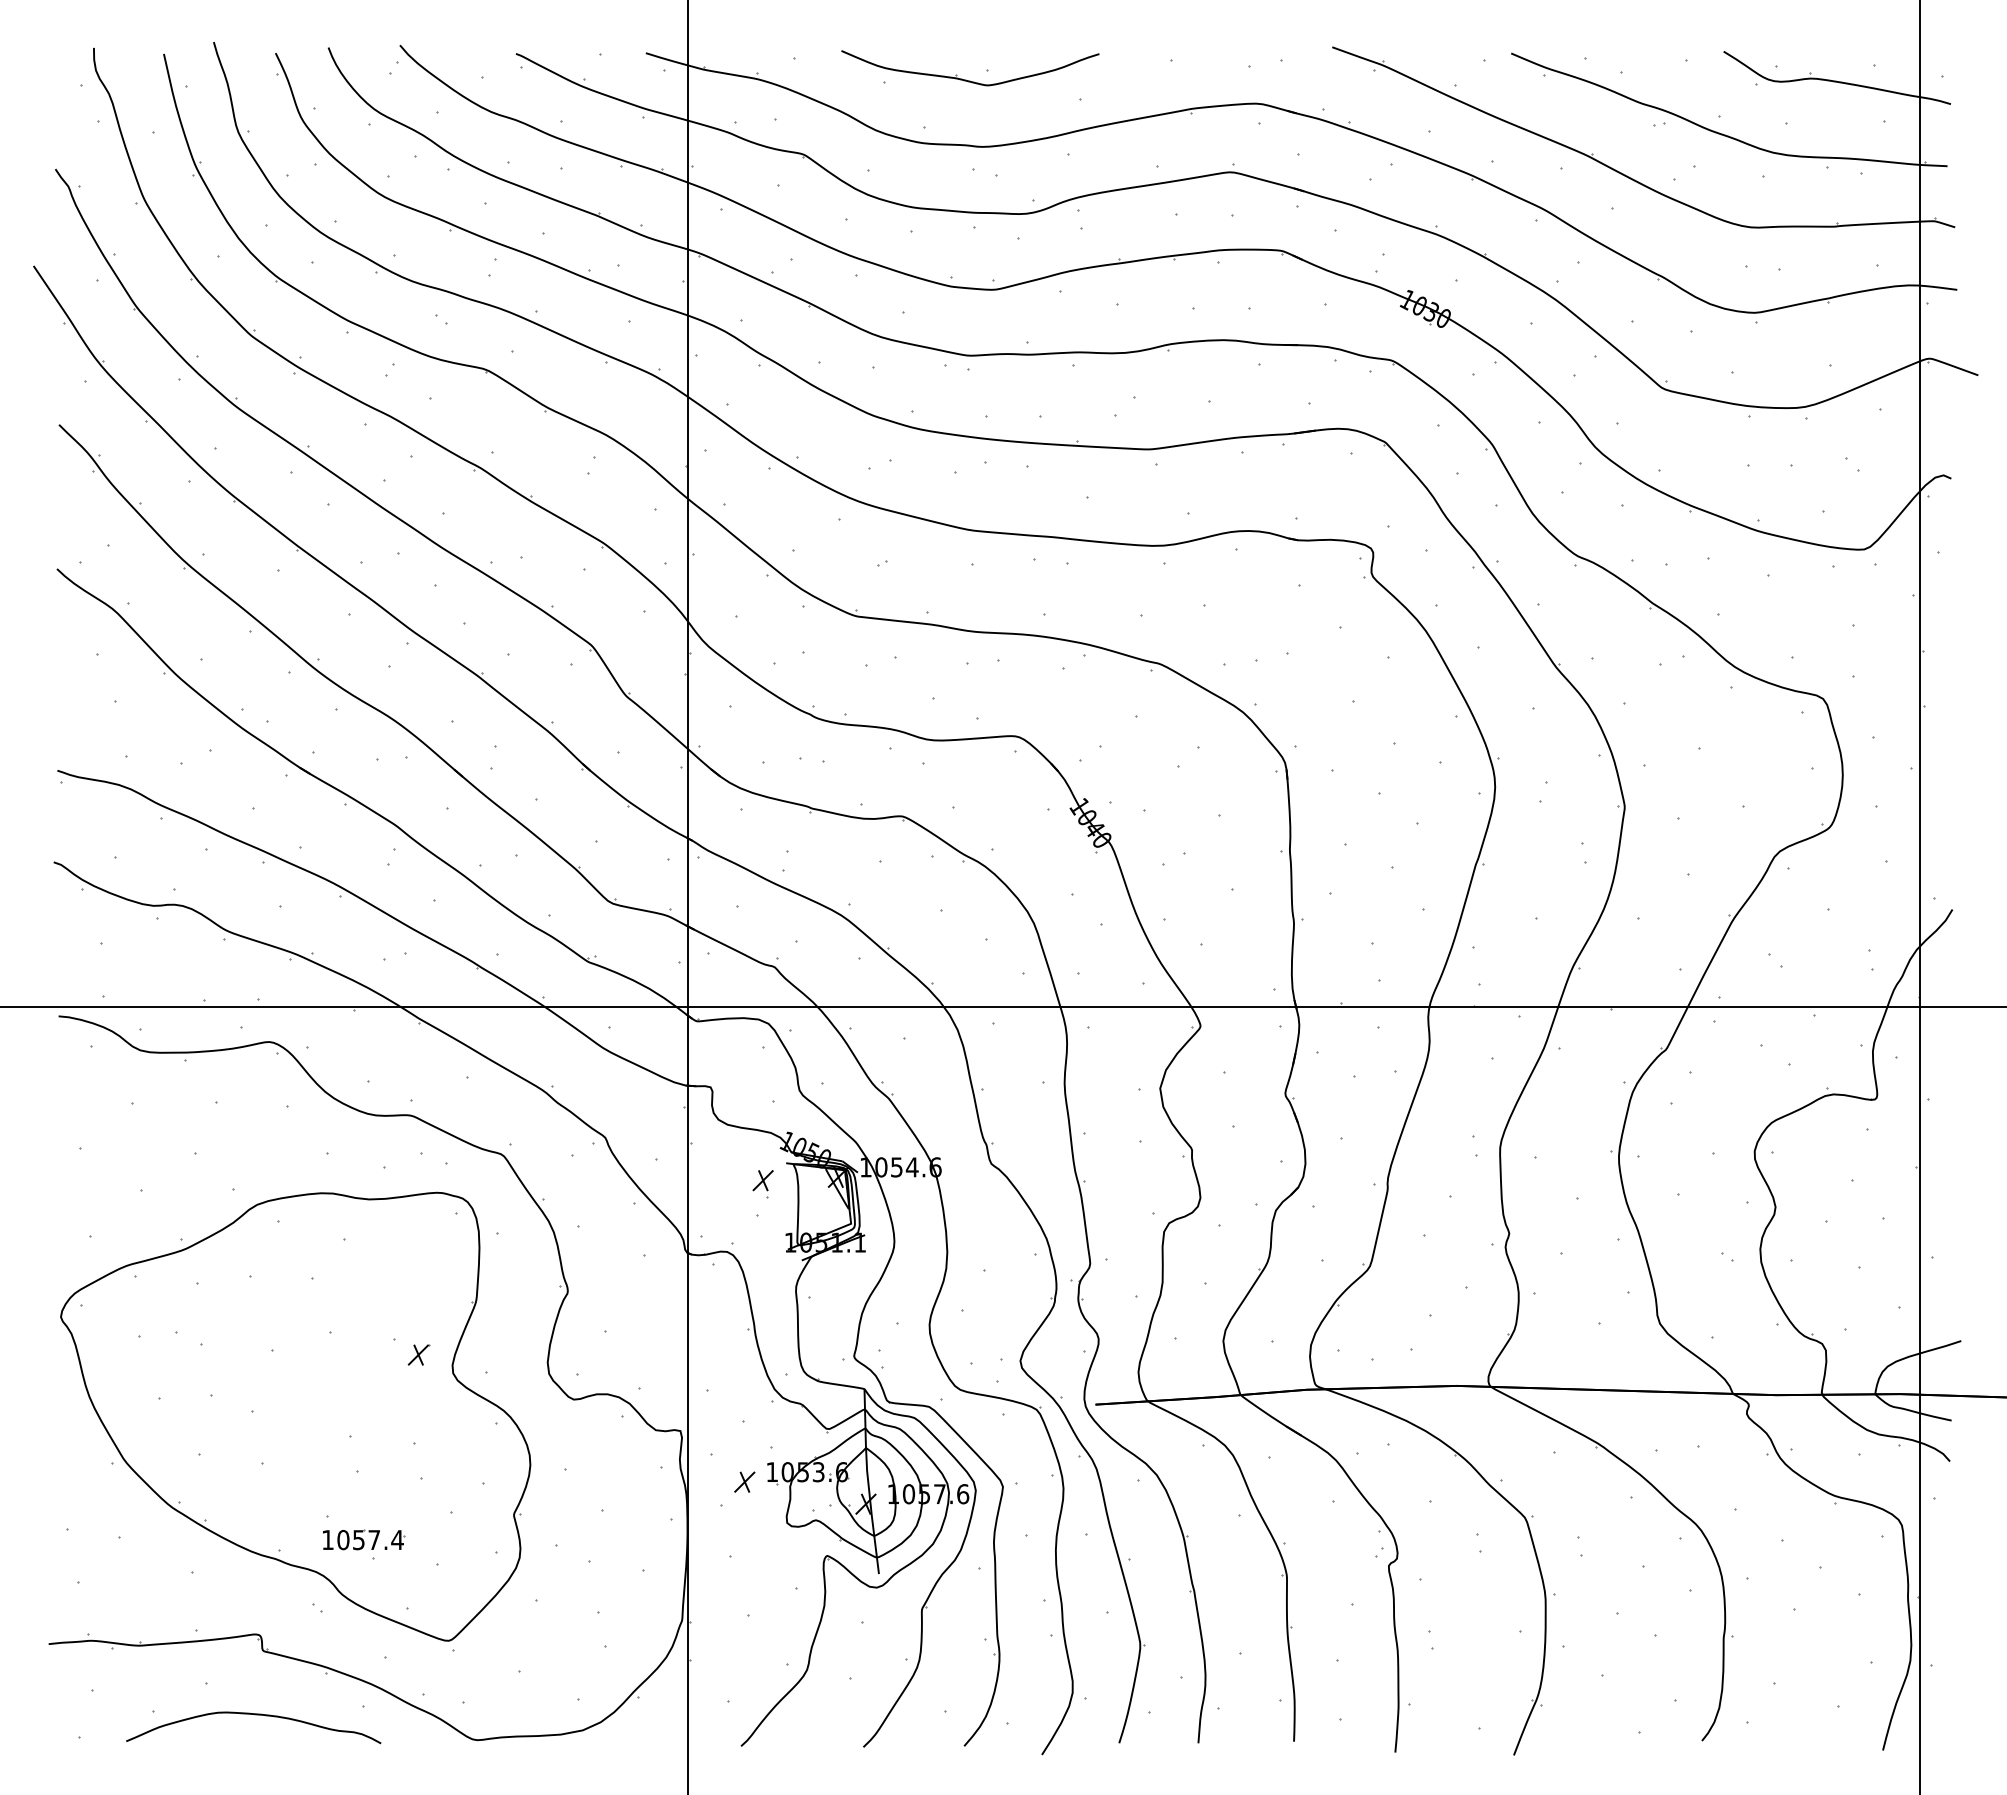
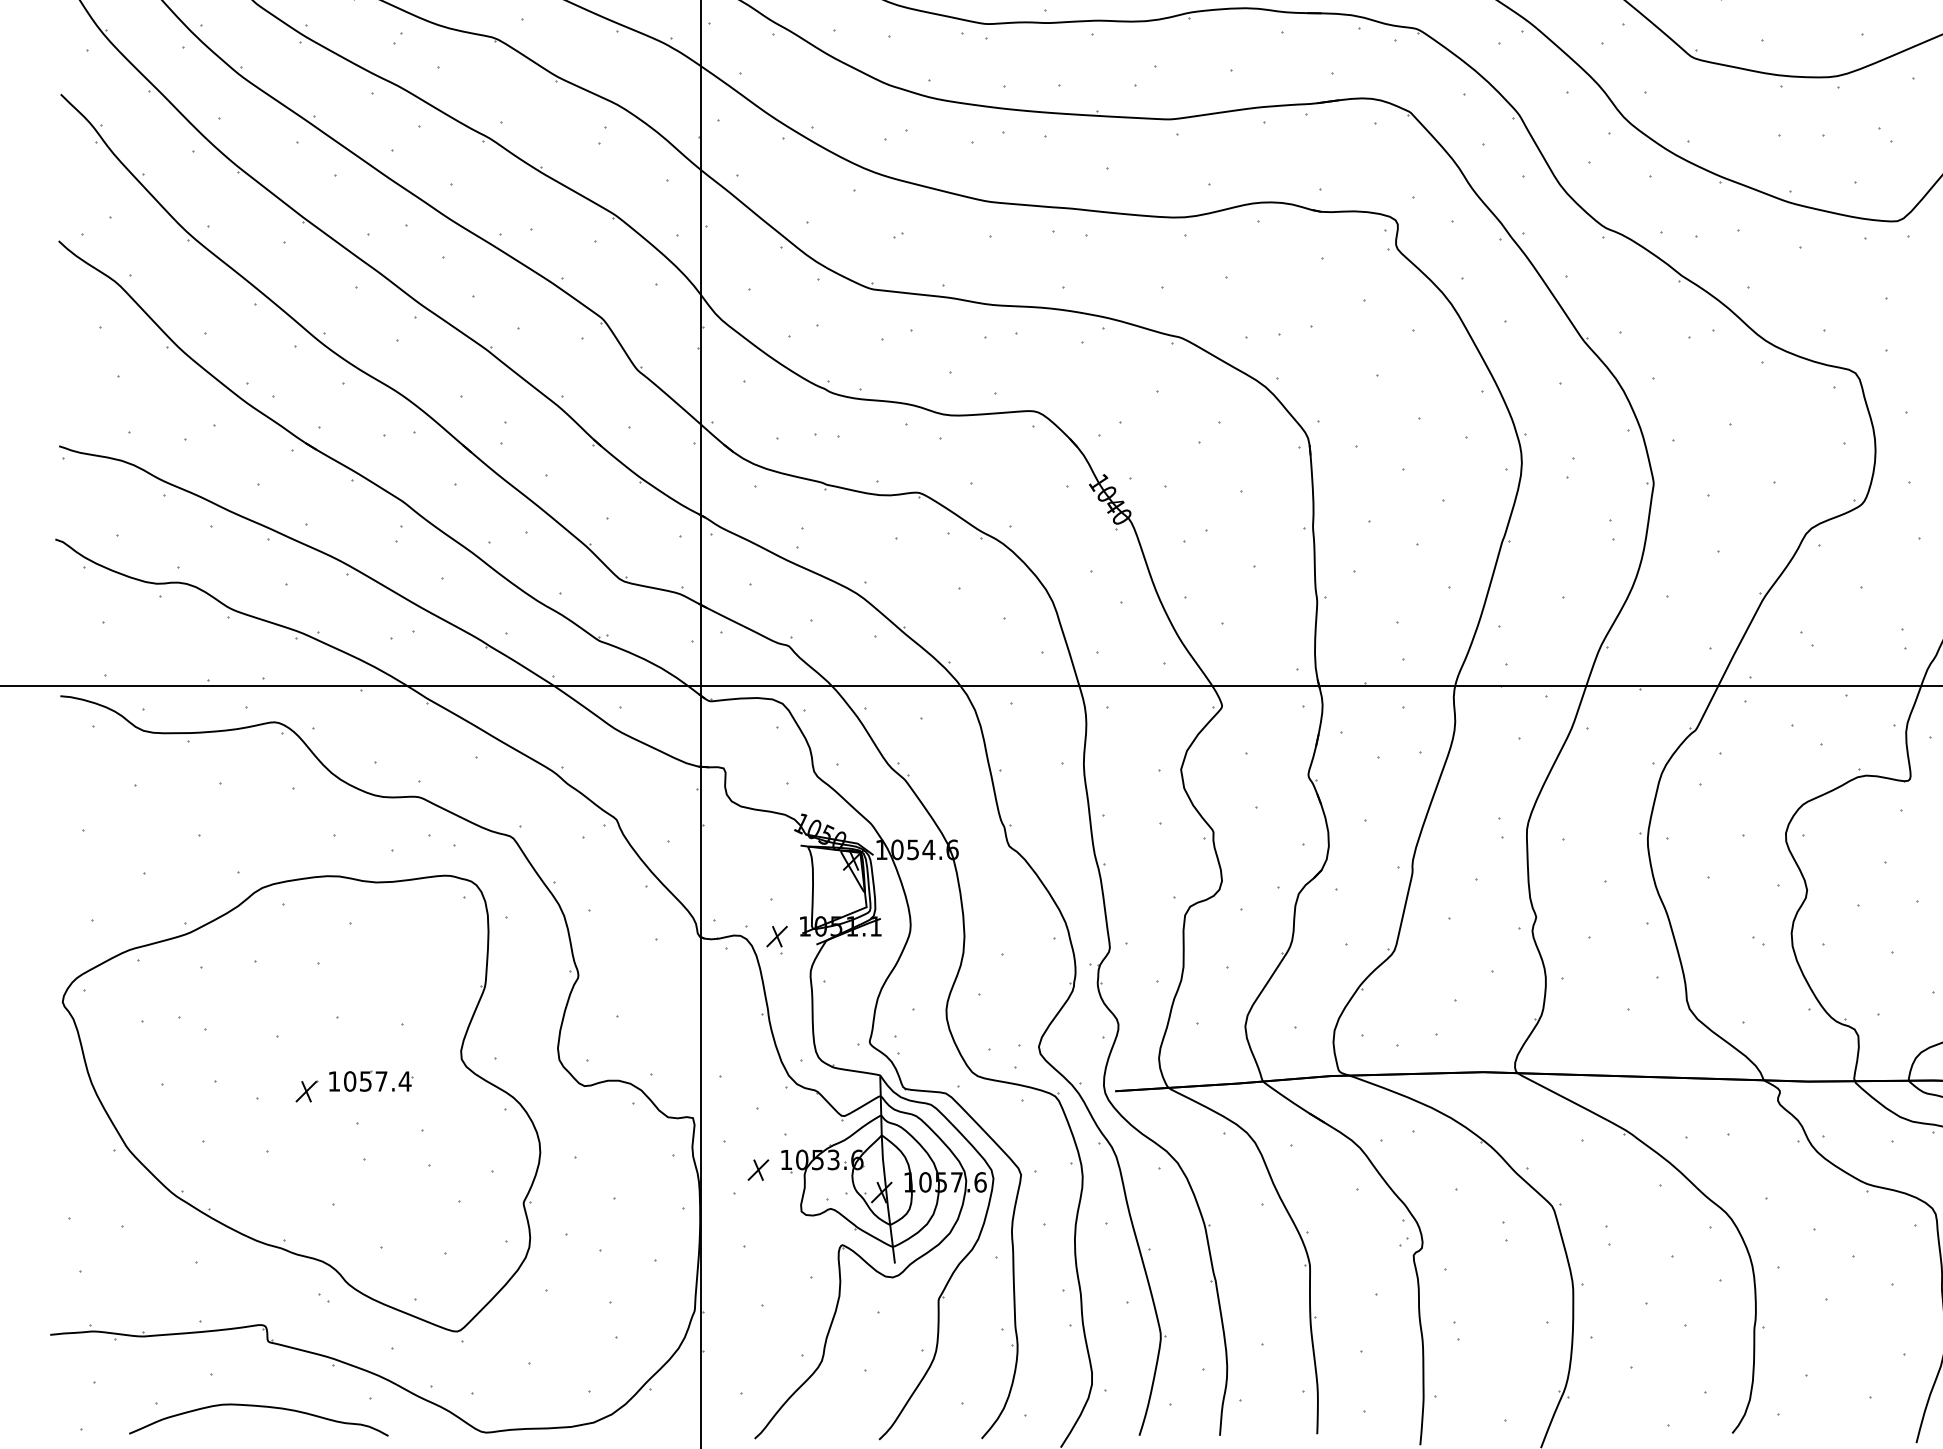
part: (762, 1184) -> (776, 940), moved
part: (418, 1354) -> (306, 1091), moved
part: (364, 1539) -> (371, 1080), moved

